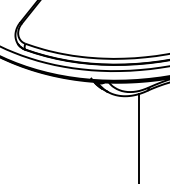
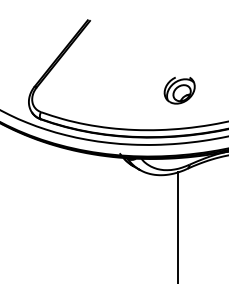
part: (140, 25) -> (179, 90), added

